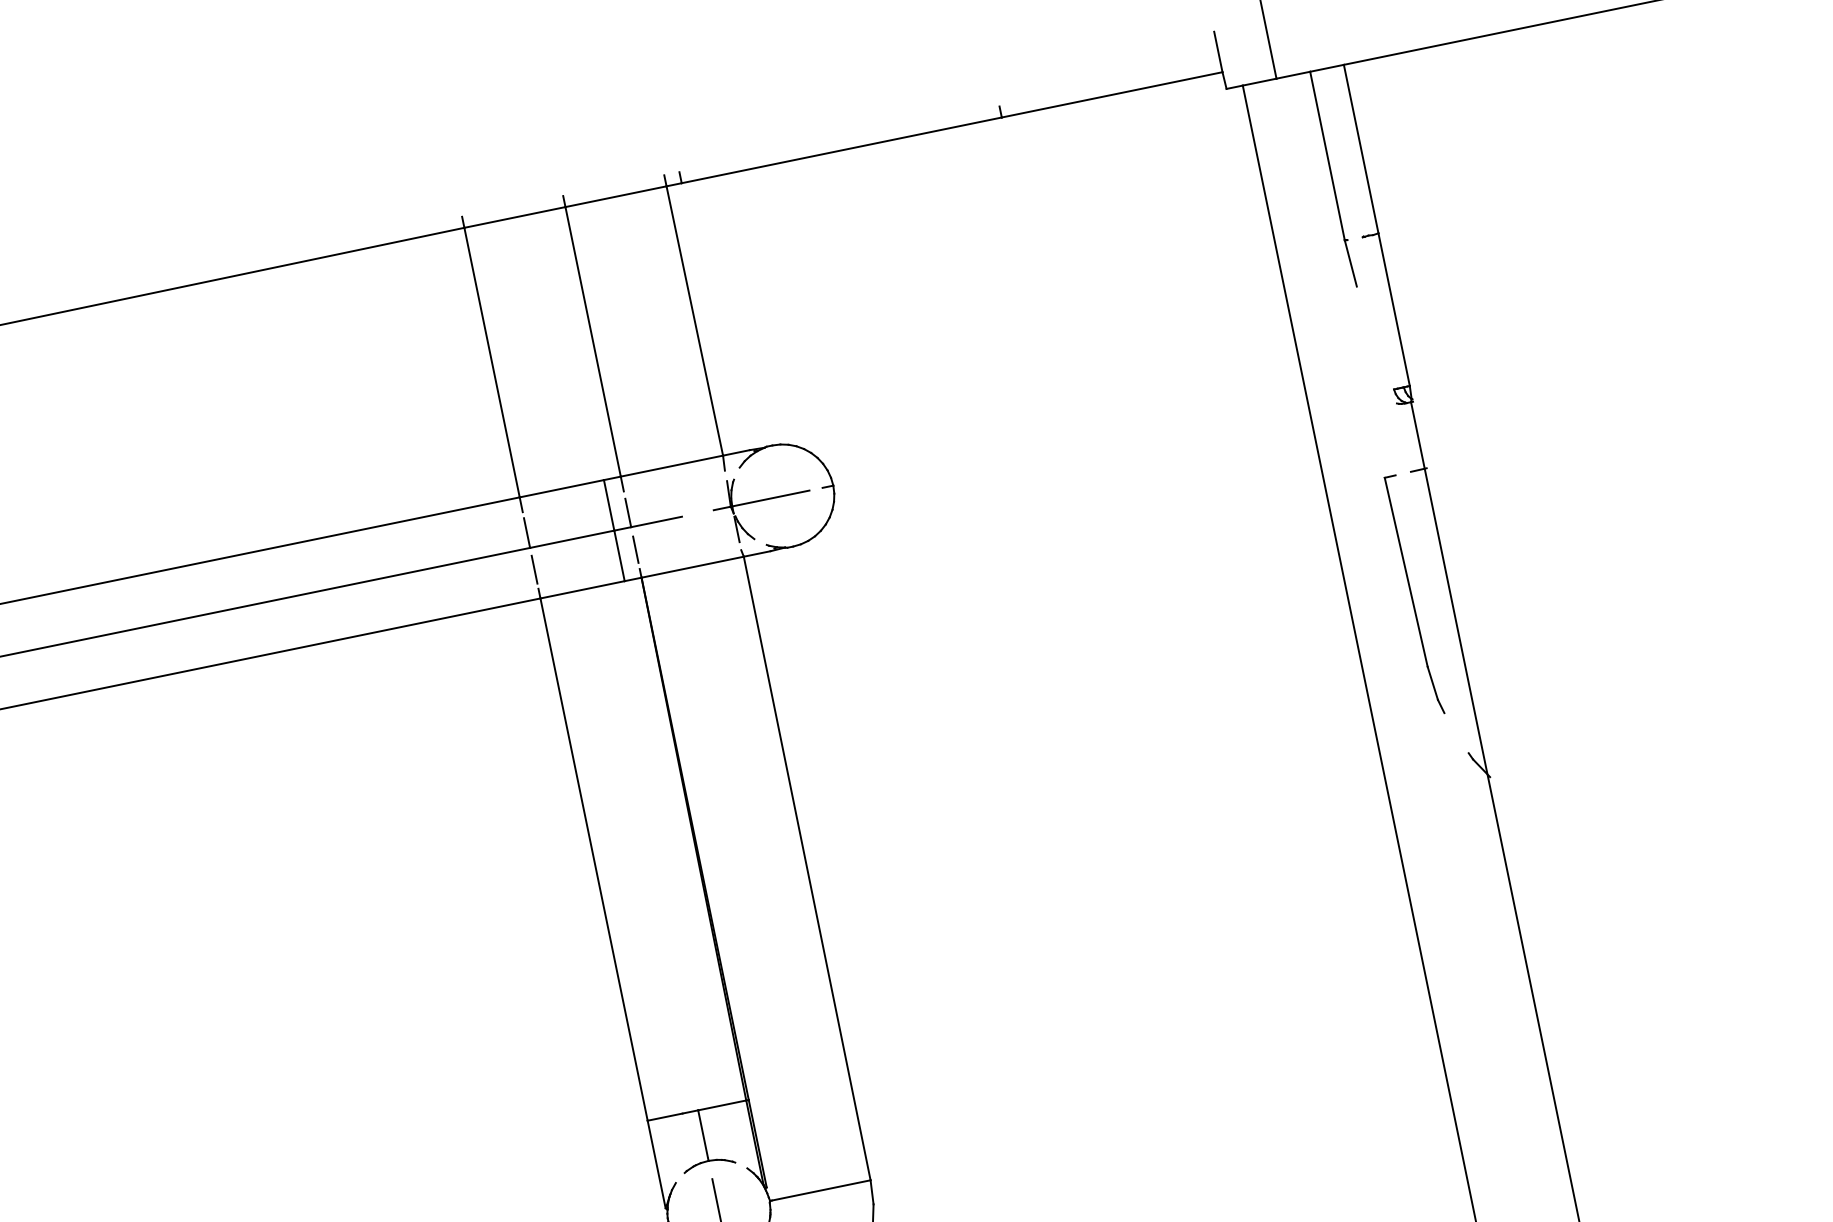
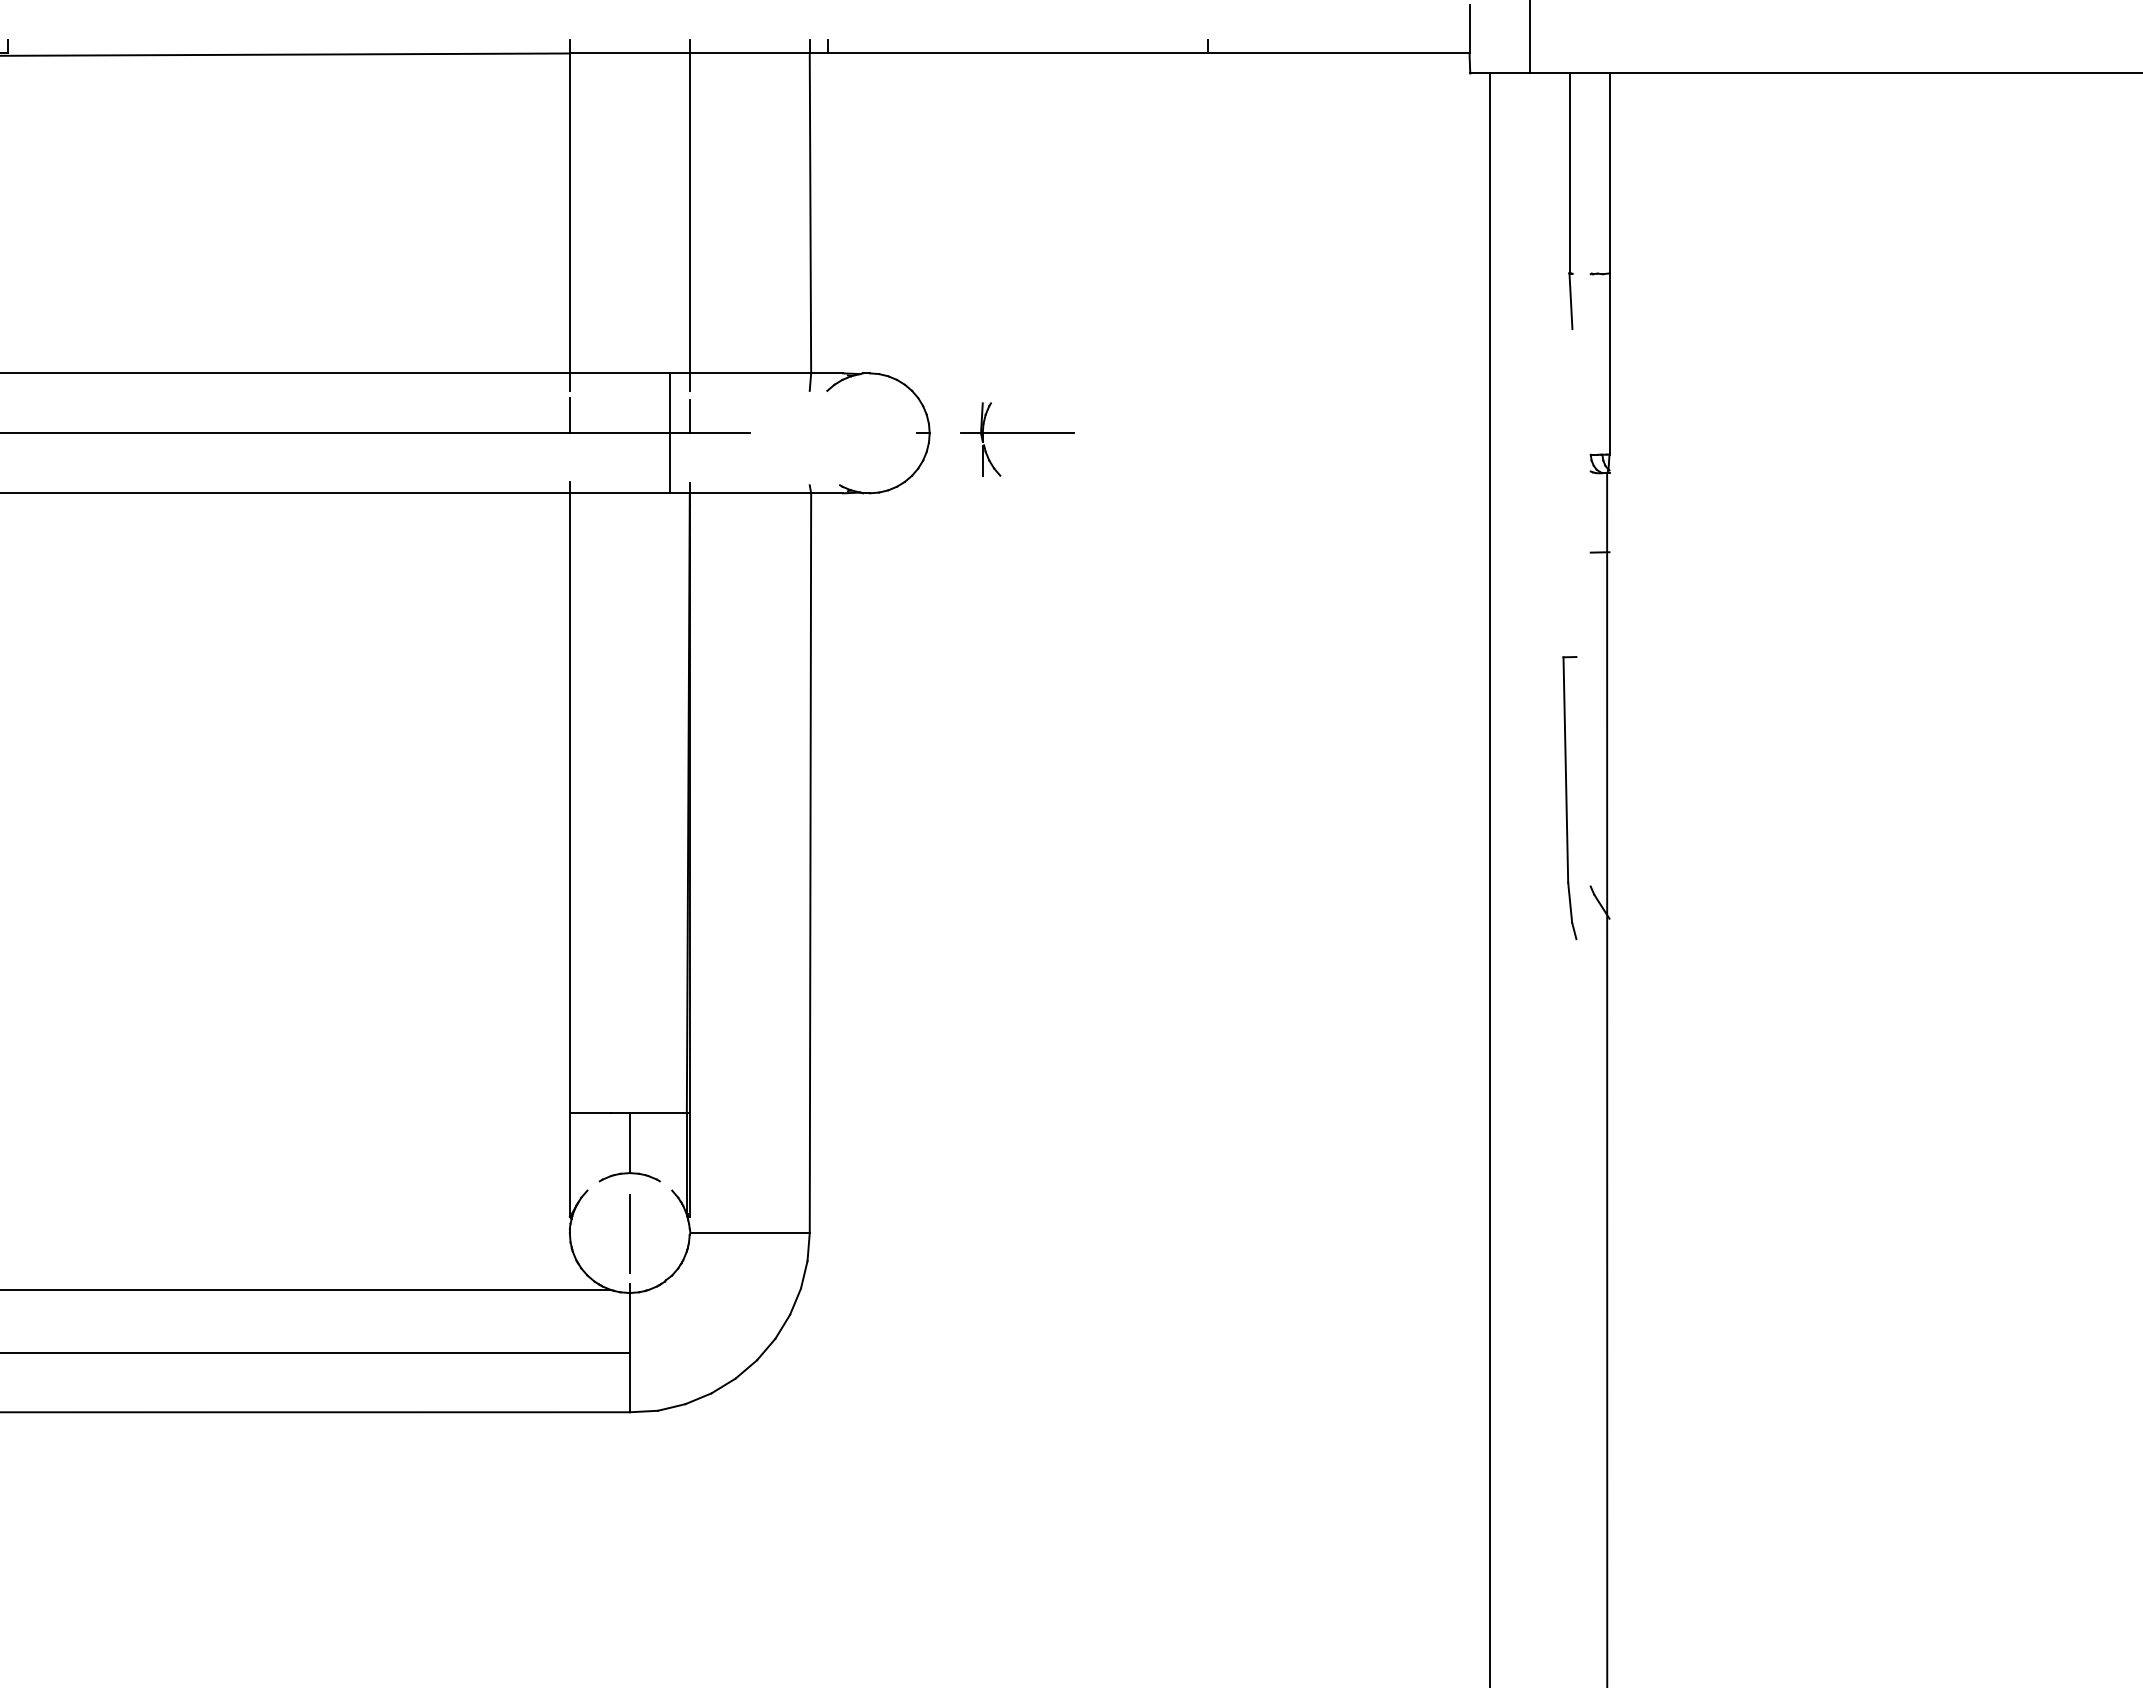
part: (762, 505) -> (1017, 439), moved
line: (635, 549) -> (689, 459), removed
line: (534, 569) -> (569, 458), removed
part: (1414, 595) -> (1569, 798), moved

